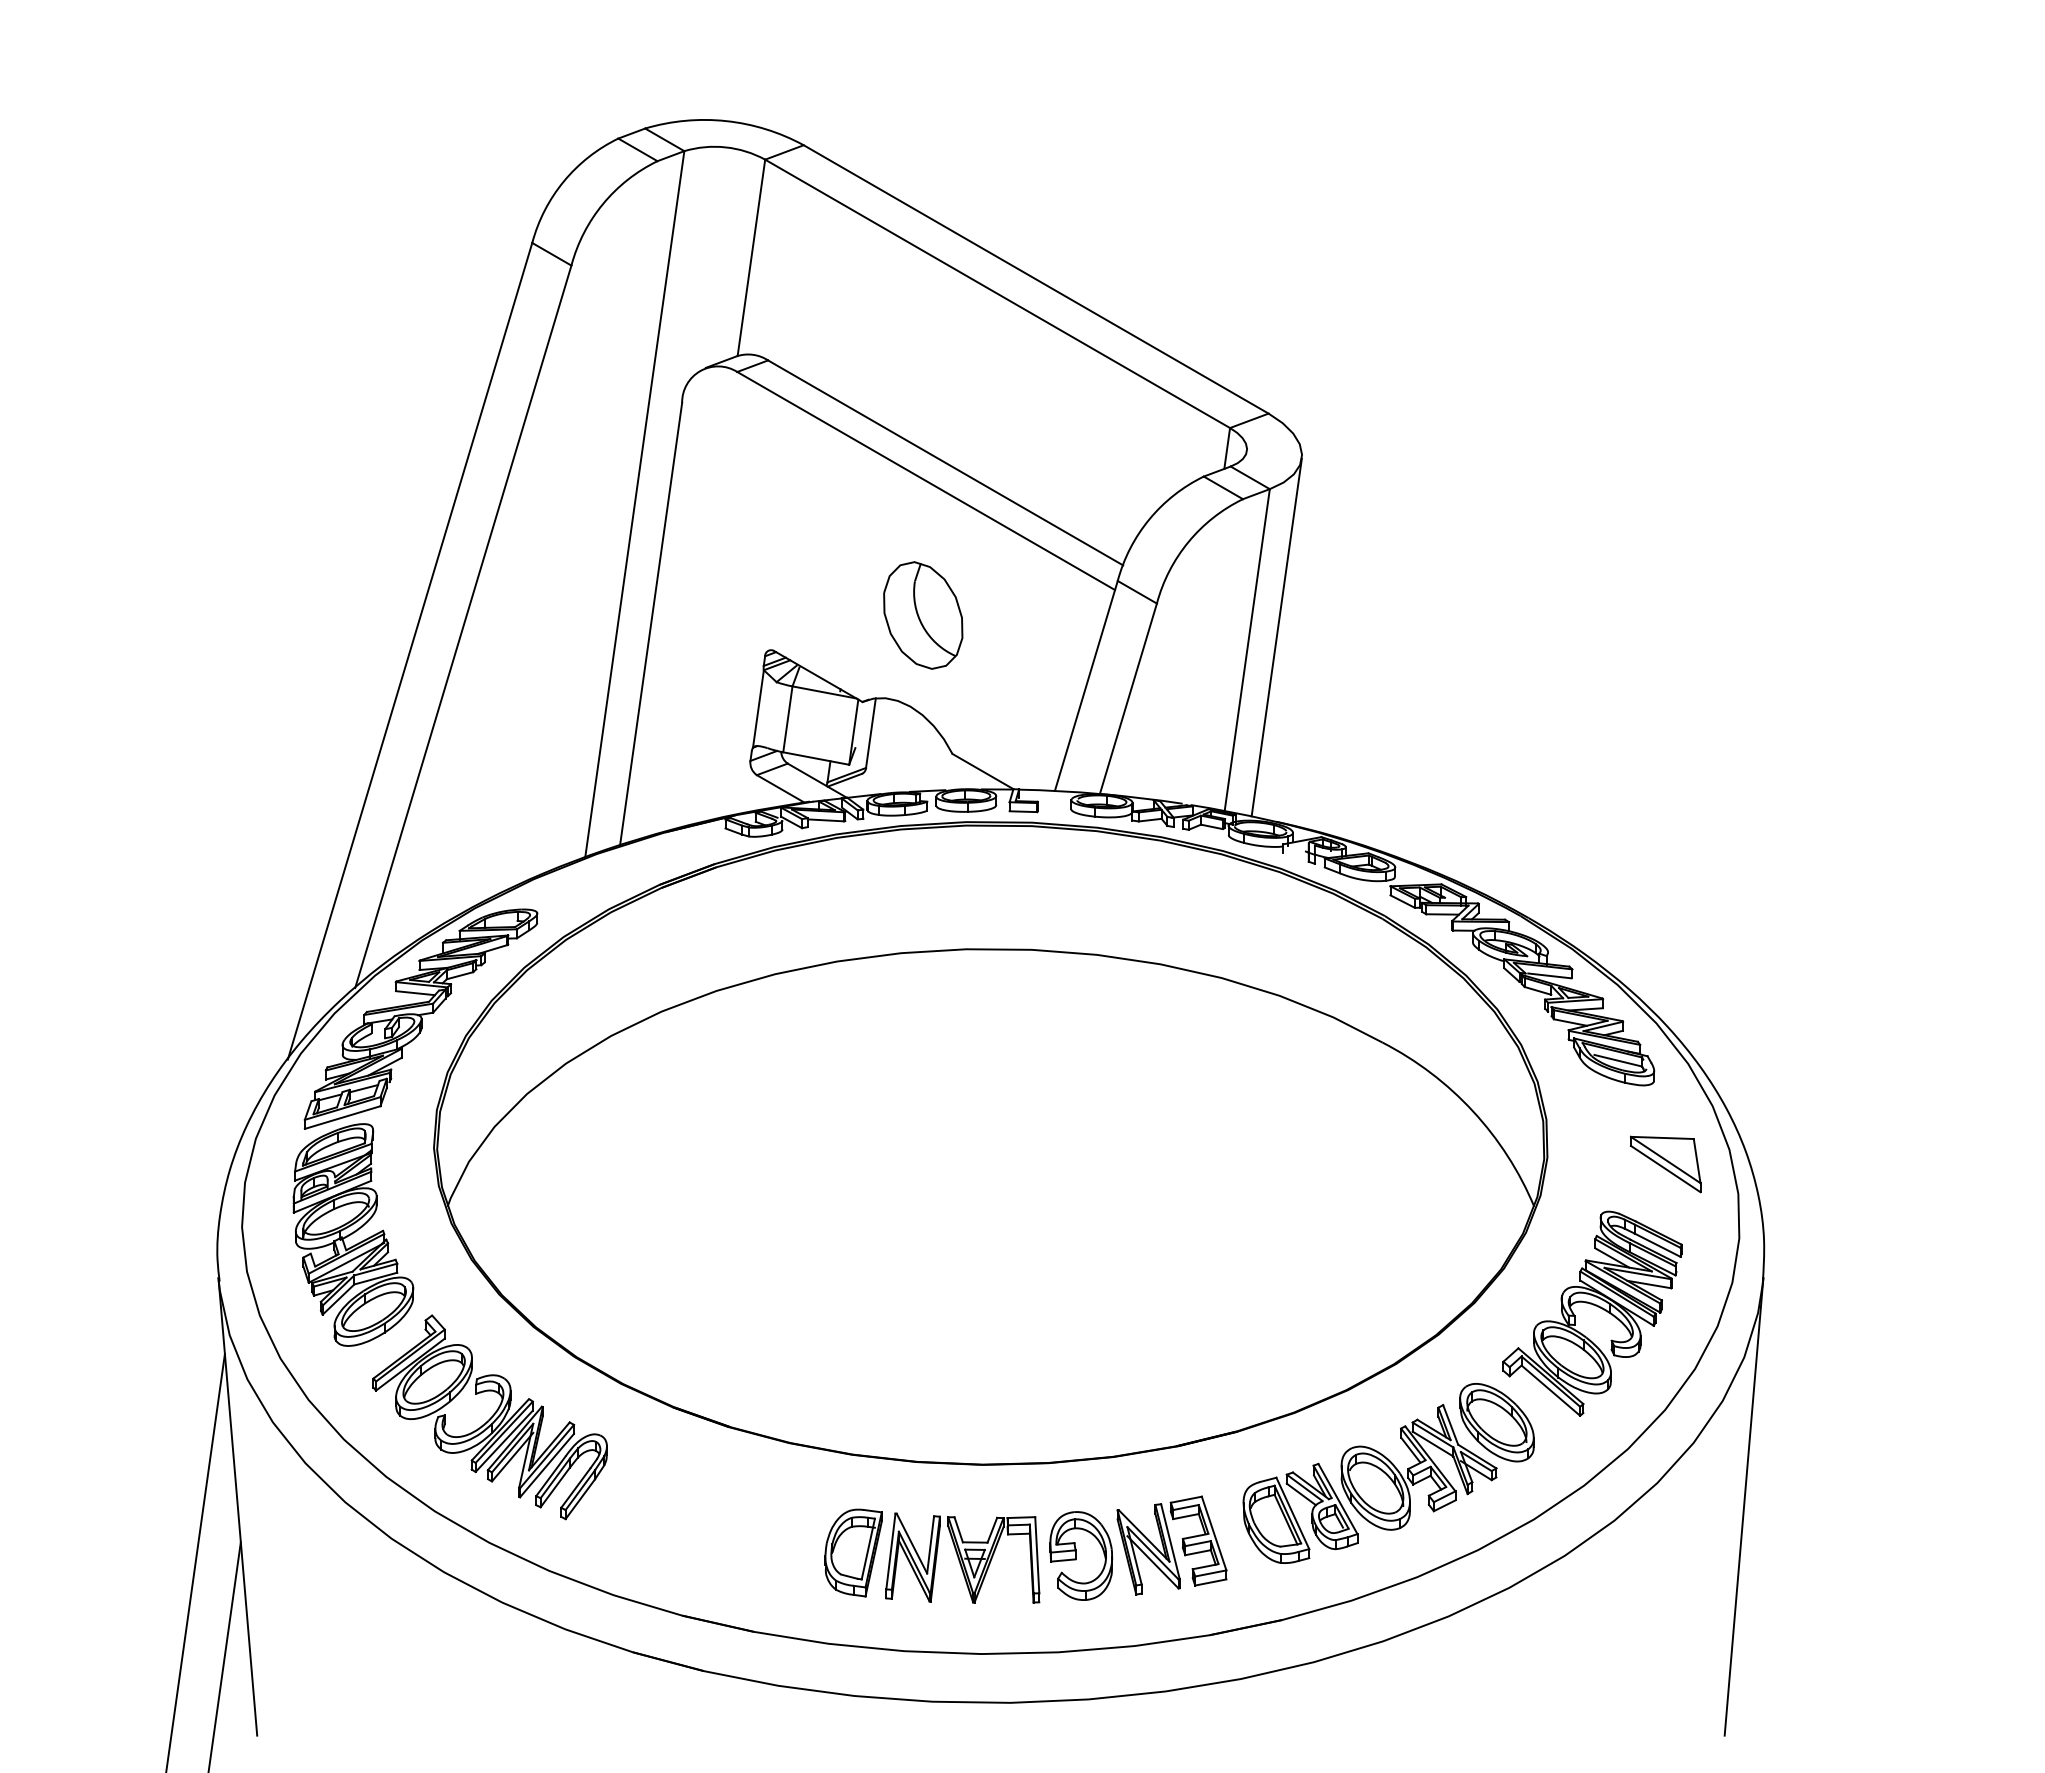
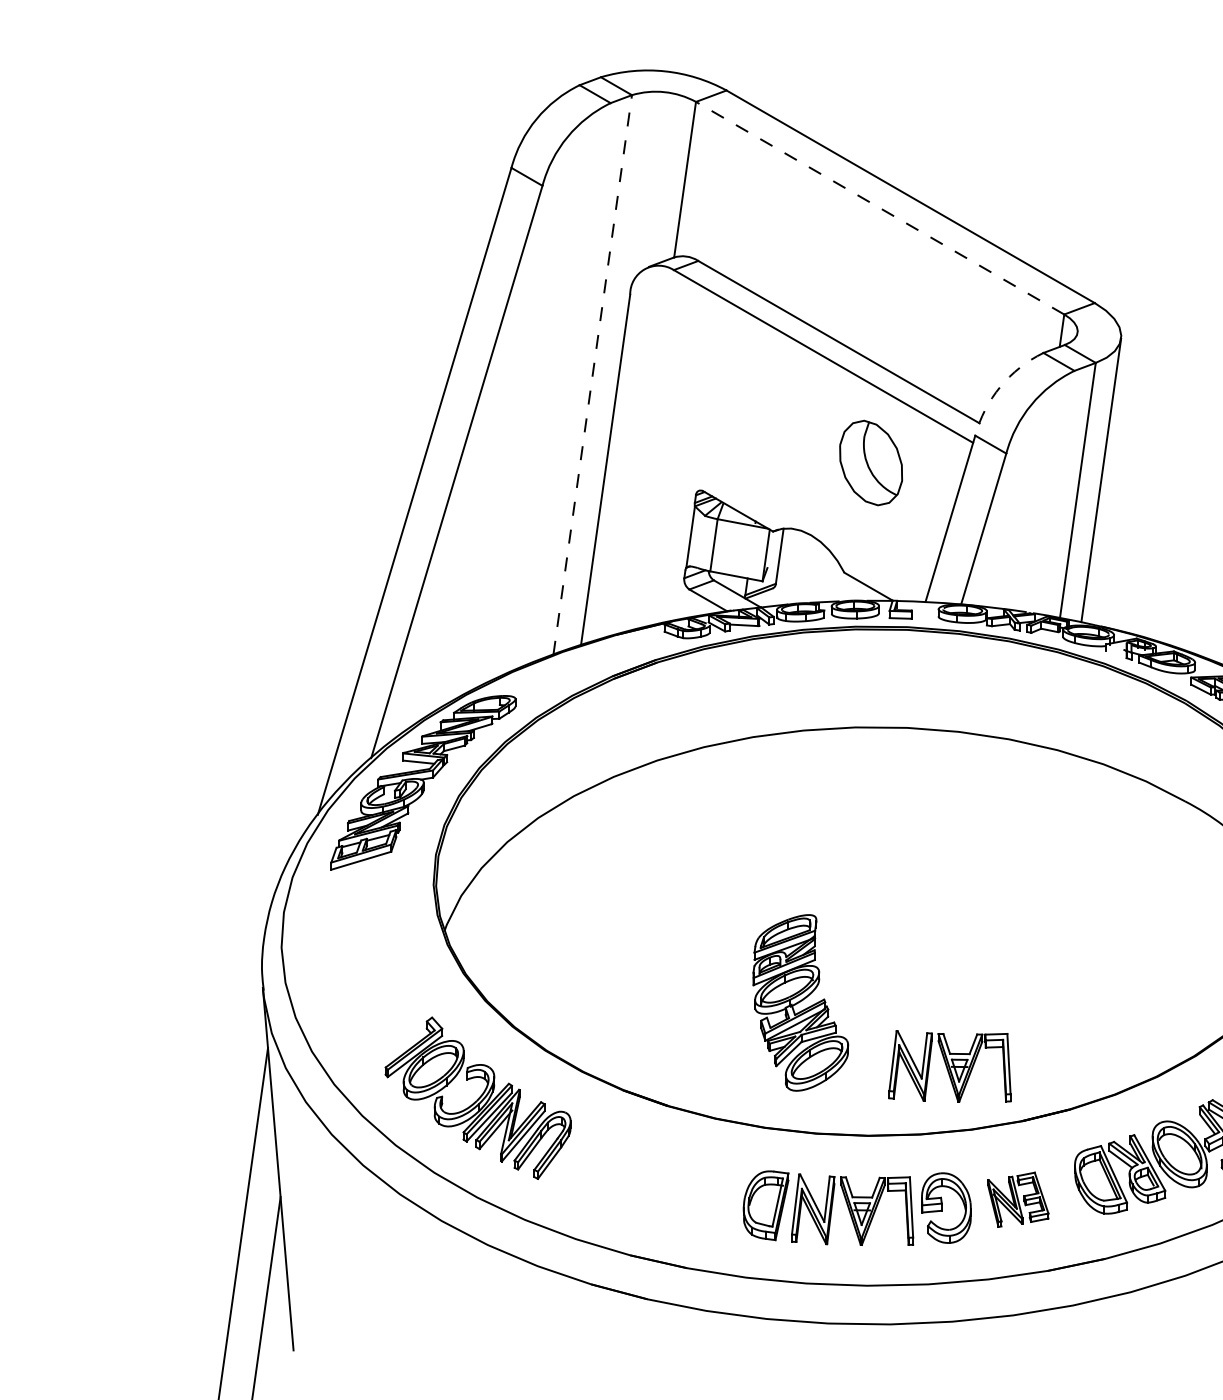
line: (997, 293) -> (880, 207), solid -> dashed
line: (634, 504) -> (592, 375), solid -> dashed
arc: (1149, 519) -> (1000, 386), solid -> dashed
part: (923, 615) -> (871, 463), moved
part: (353, 1234) -> (800, 1002), moved
part: (1085, 1376) -> (949, 1065), added
part: (1171, 1545) -> (1017, 1199), size x0.7

